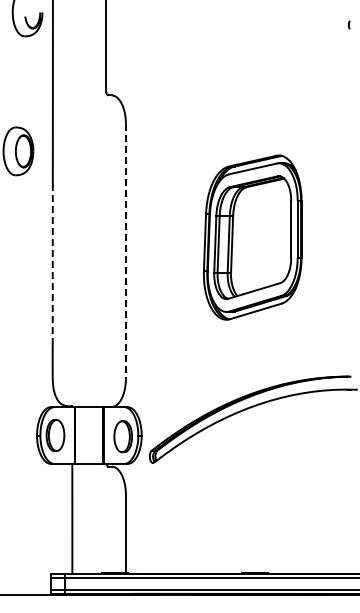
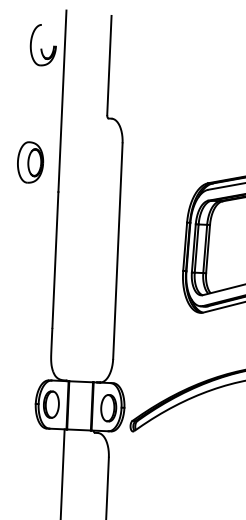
line: (125, 251) -> (117, 251), dashed -> solid
line: (52, 264) -> (55, 259), dashed -> solid

